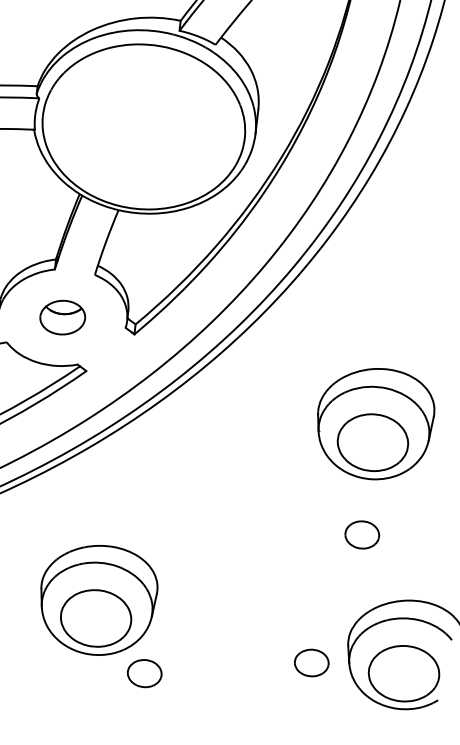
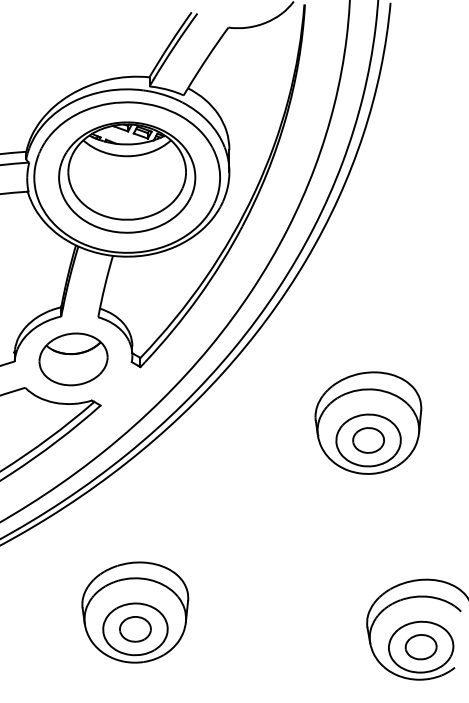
part: (144, 126) -> (127, 177), added
part: (62, 317) -> (73, 359), size x1.67
part: (362, 534) -> (368, 440), moved
part: (311, 663) -> (420, 647), moved
part: (144, 673) -> (135, 629), moved

